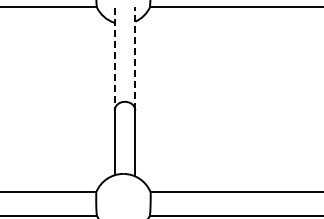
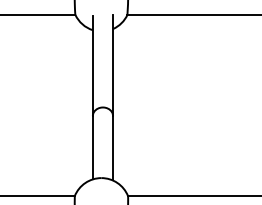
line: (135, 58) -> (113, 65), dashed -> solid
line: (114, 59) -> (92, 66), dashed -> solid

